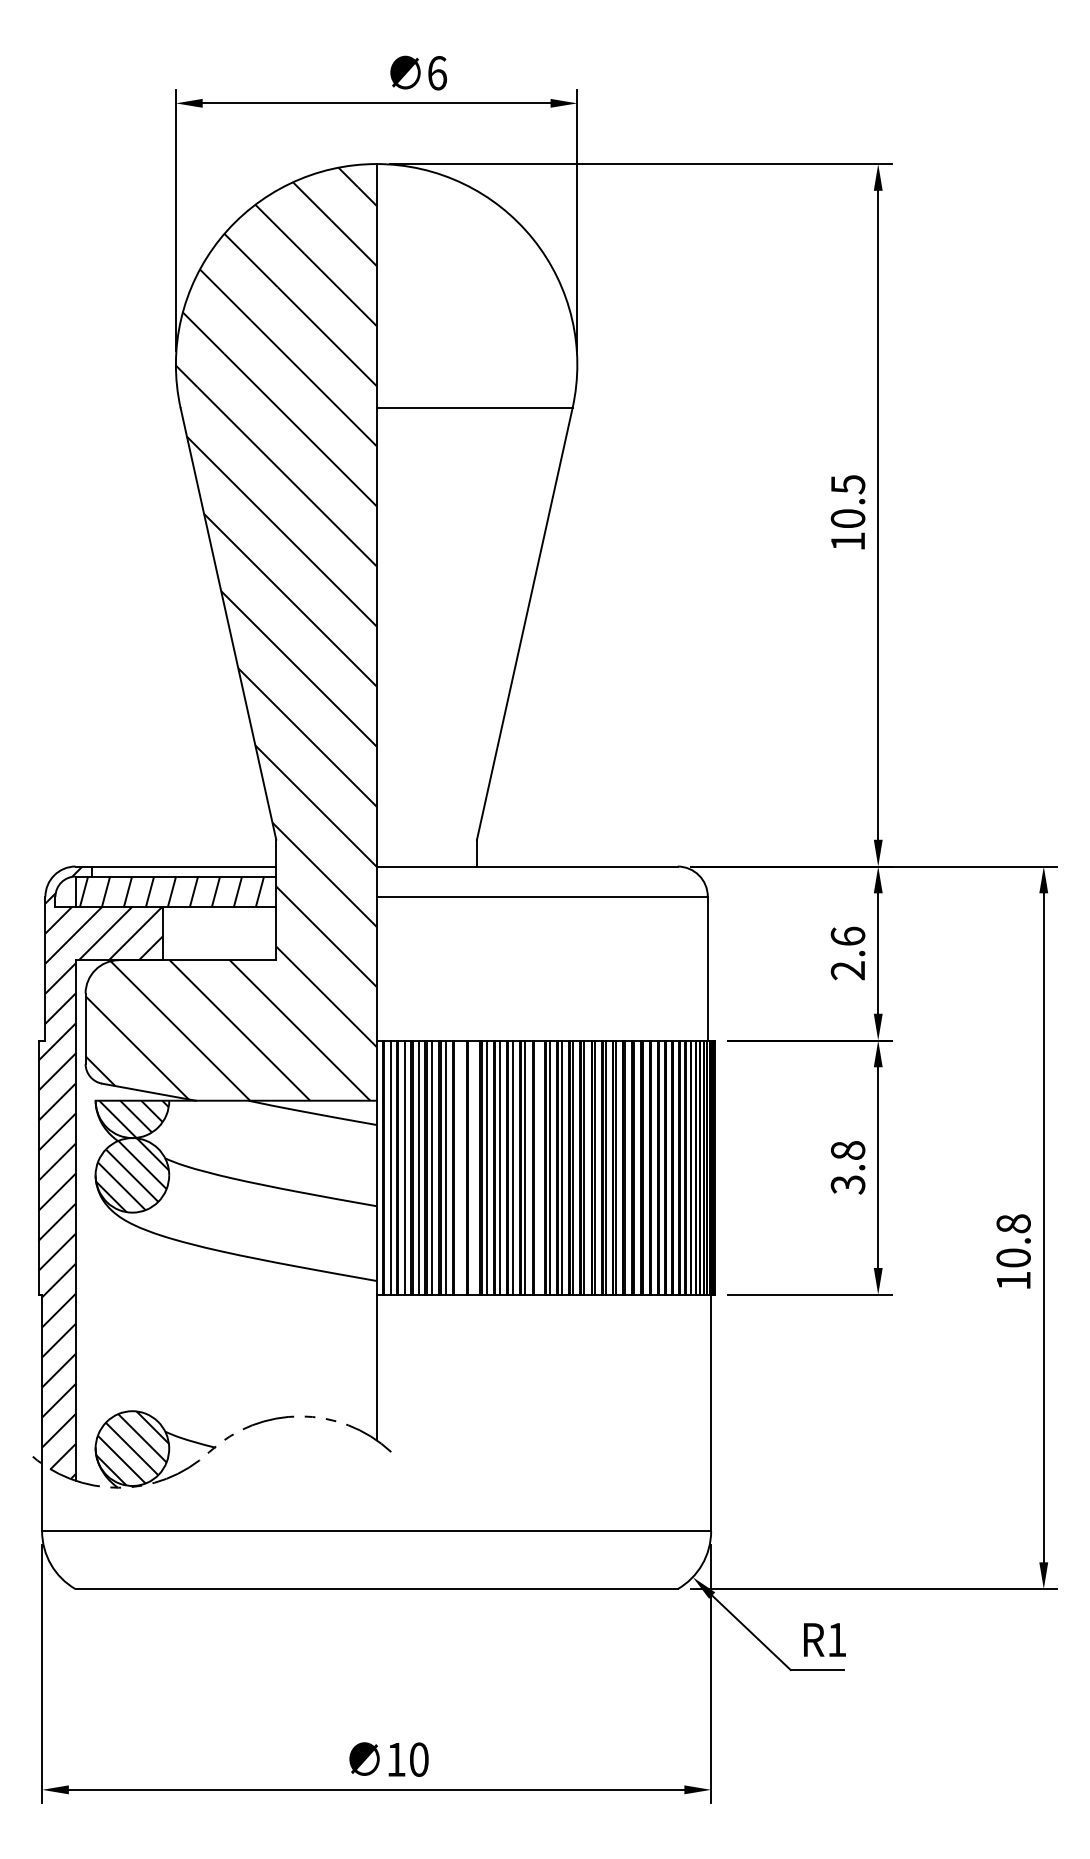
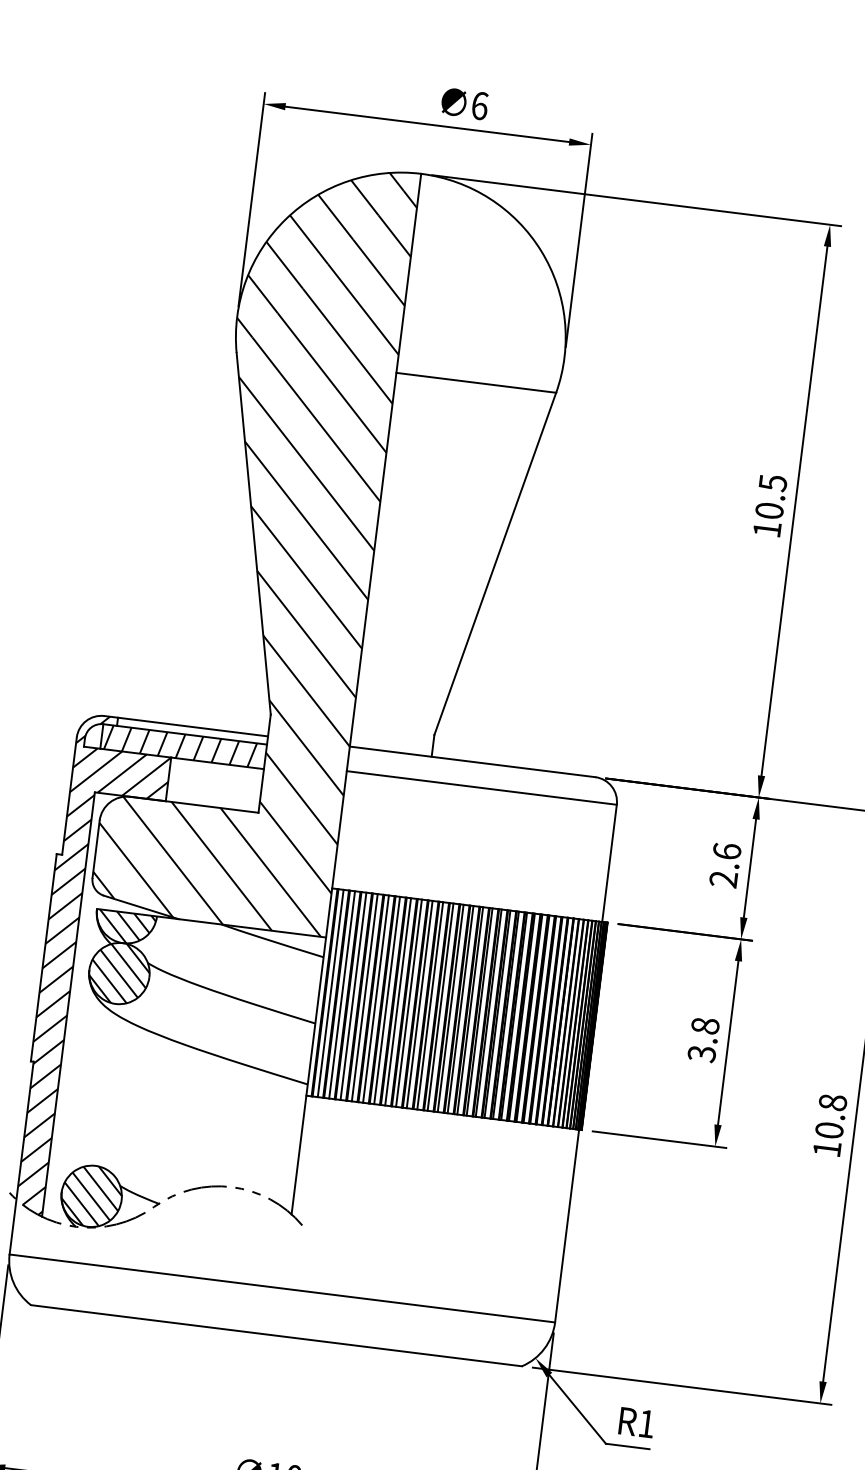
line: (459, 1167) -> (386, 1000), added
line: (473, 1167) -> (398, 1001), added
line: (537, 1167) -> (450, 1008), added

